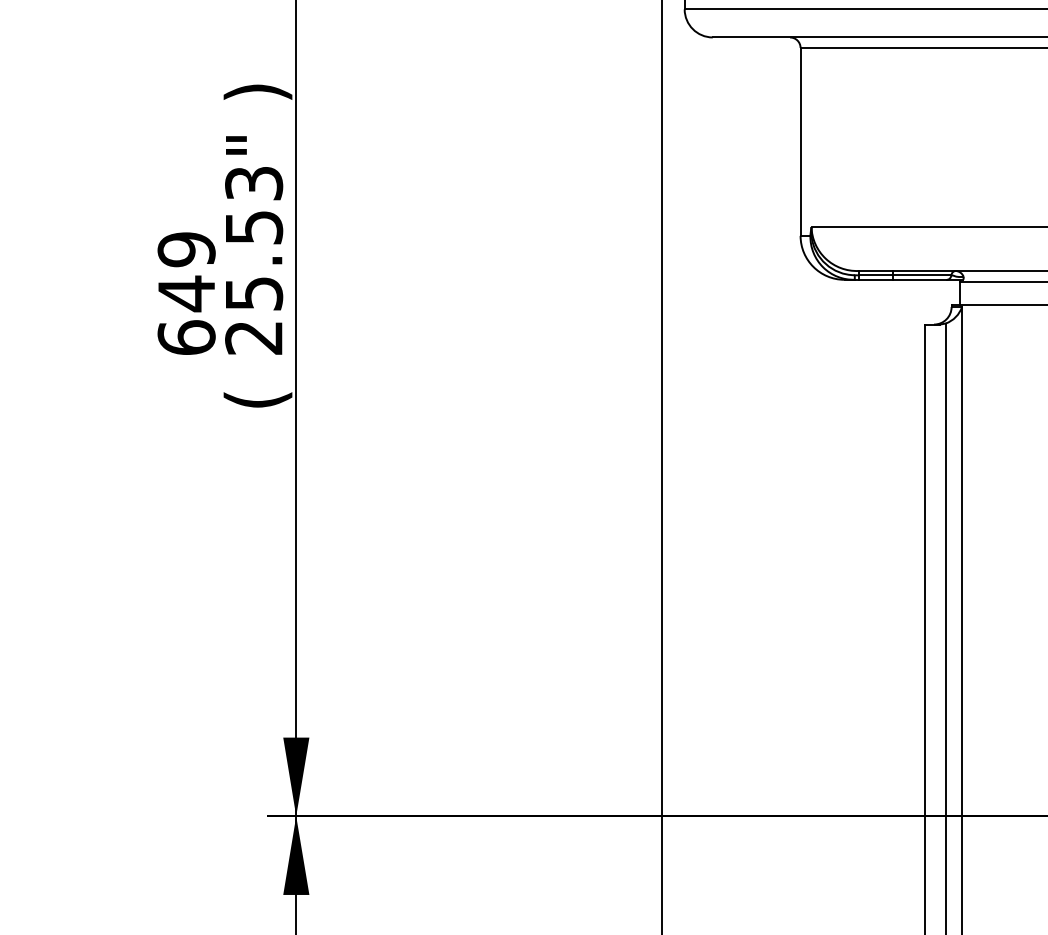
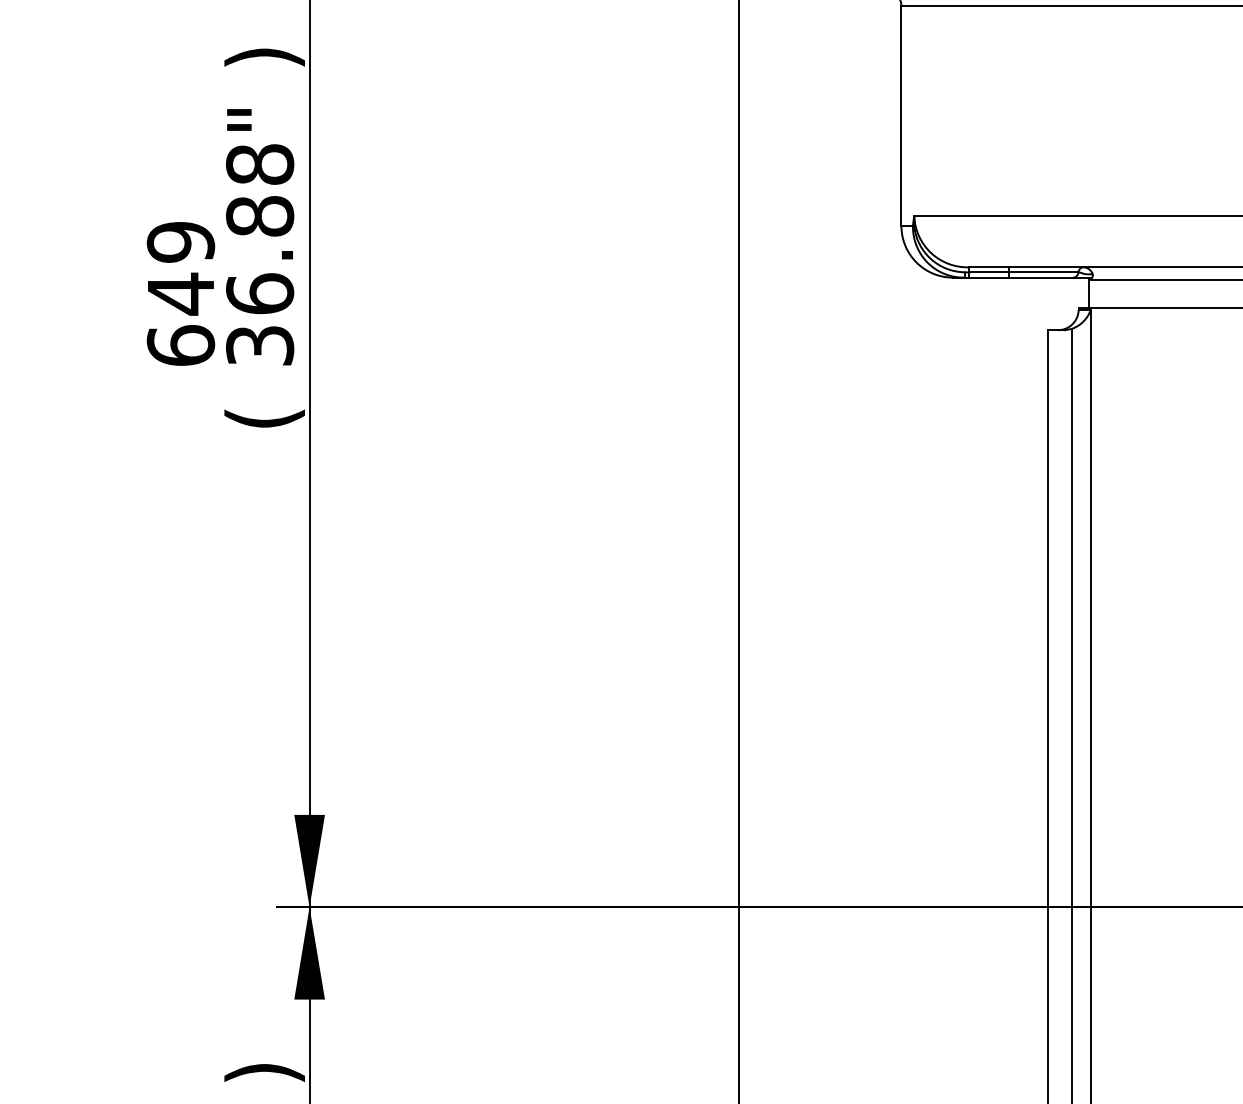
text: (254, 260) -> (260, 254), 25.53" -> 36.88"

